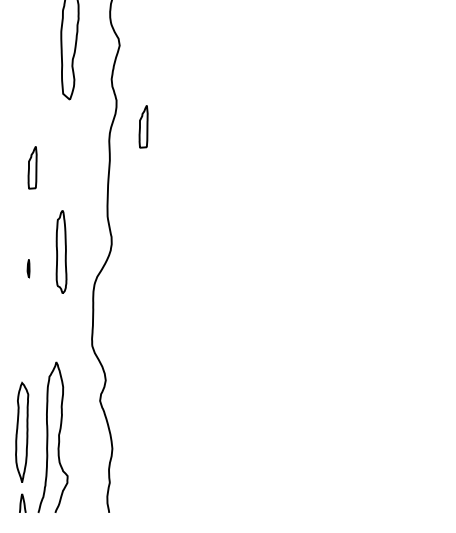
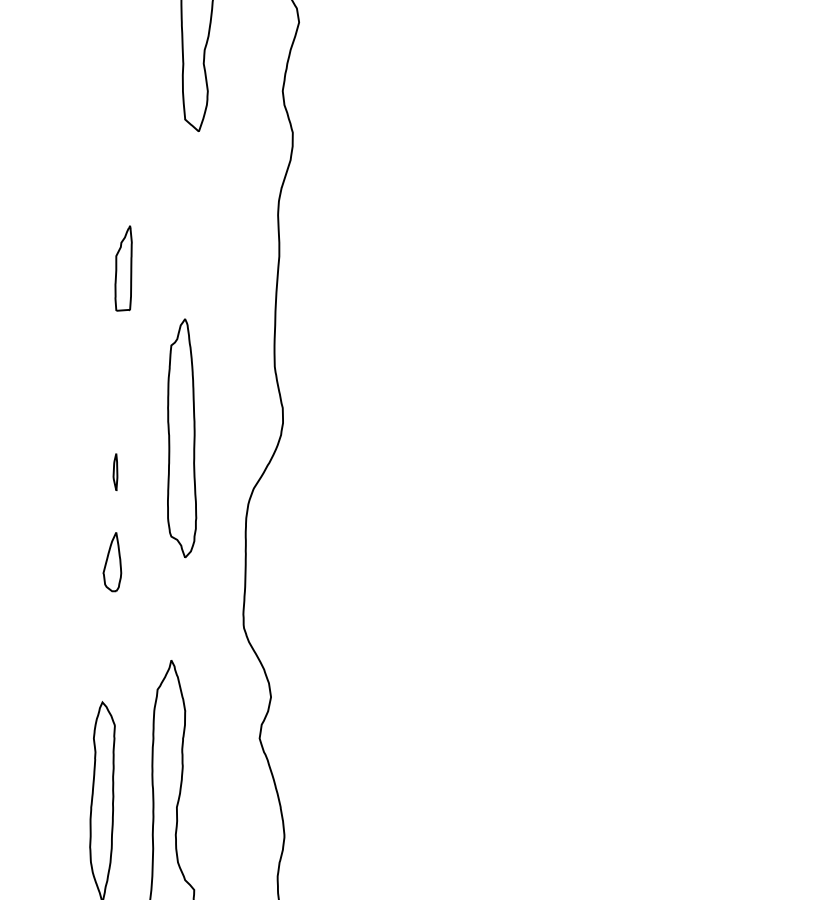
part: (143, 126) -> (347, 185), removed
part: (61, 251) -> (181, 437), size x1.43
part: (26, 313) -> (111, 562), added

